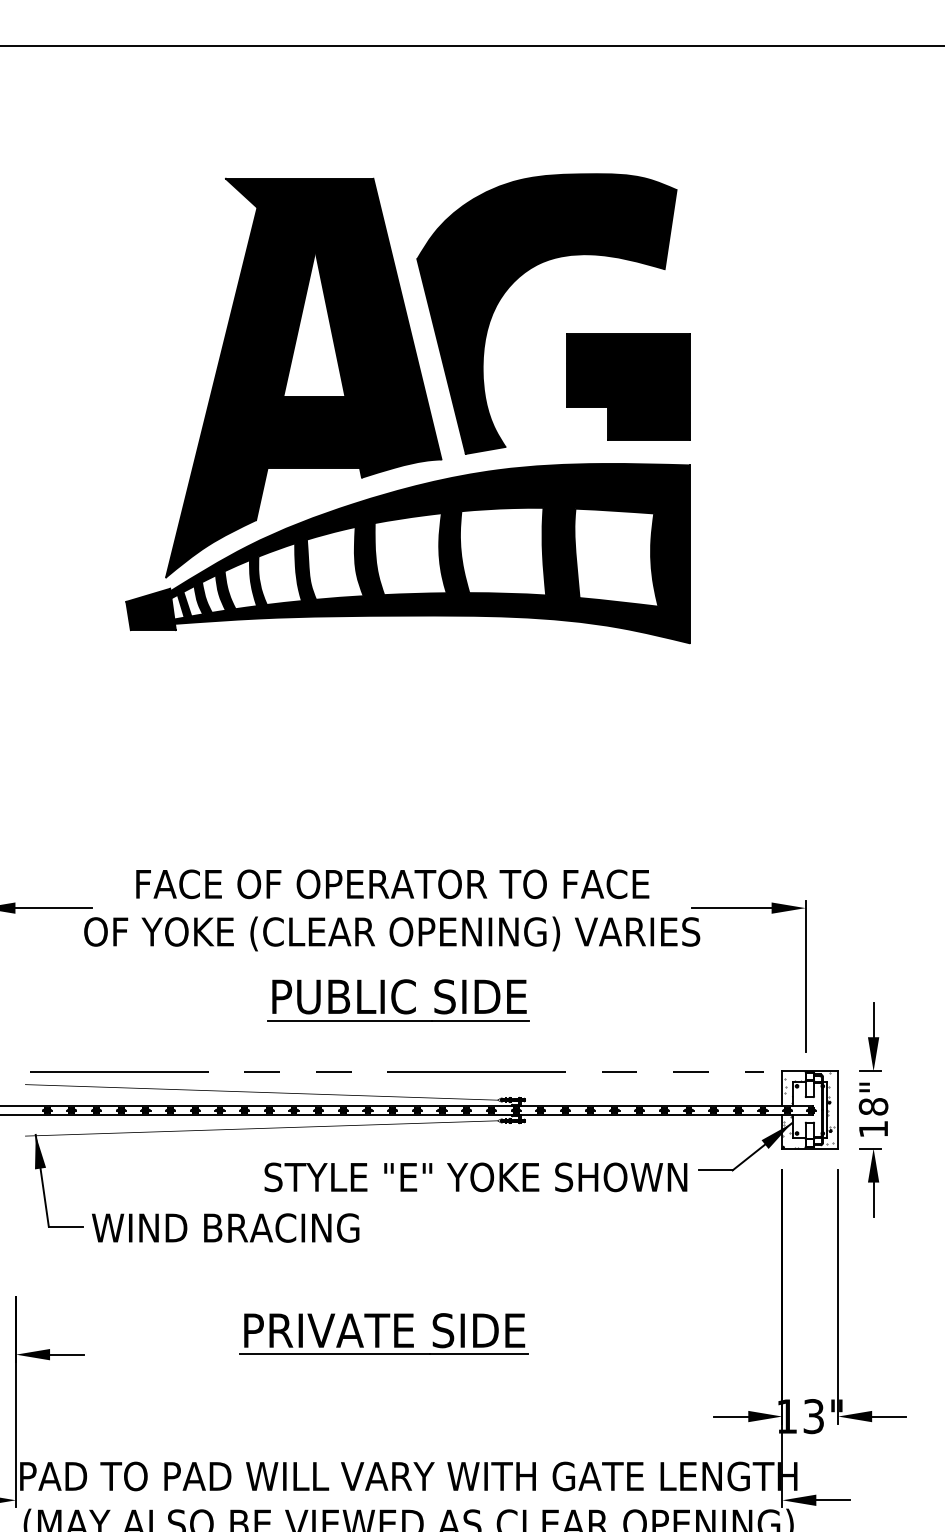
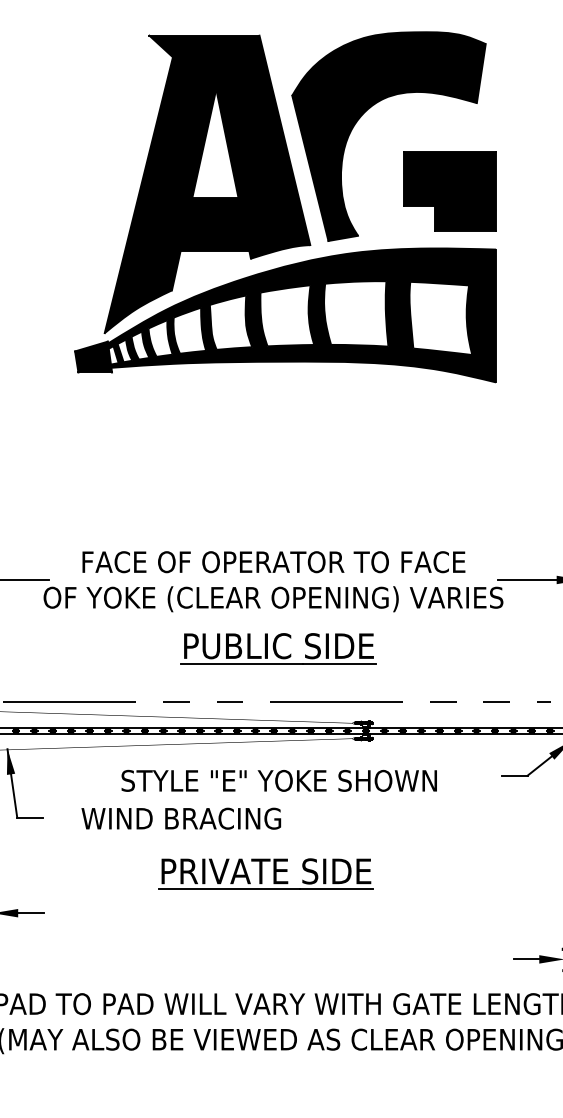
text: (475, 1177) -> (278, 781), moved
text: (225, 1227) -> (181, 818), moved
part: (383, 1333) -> (265, 873), moved

